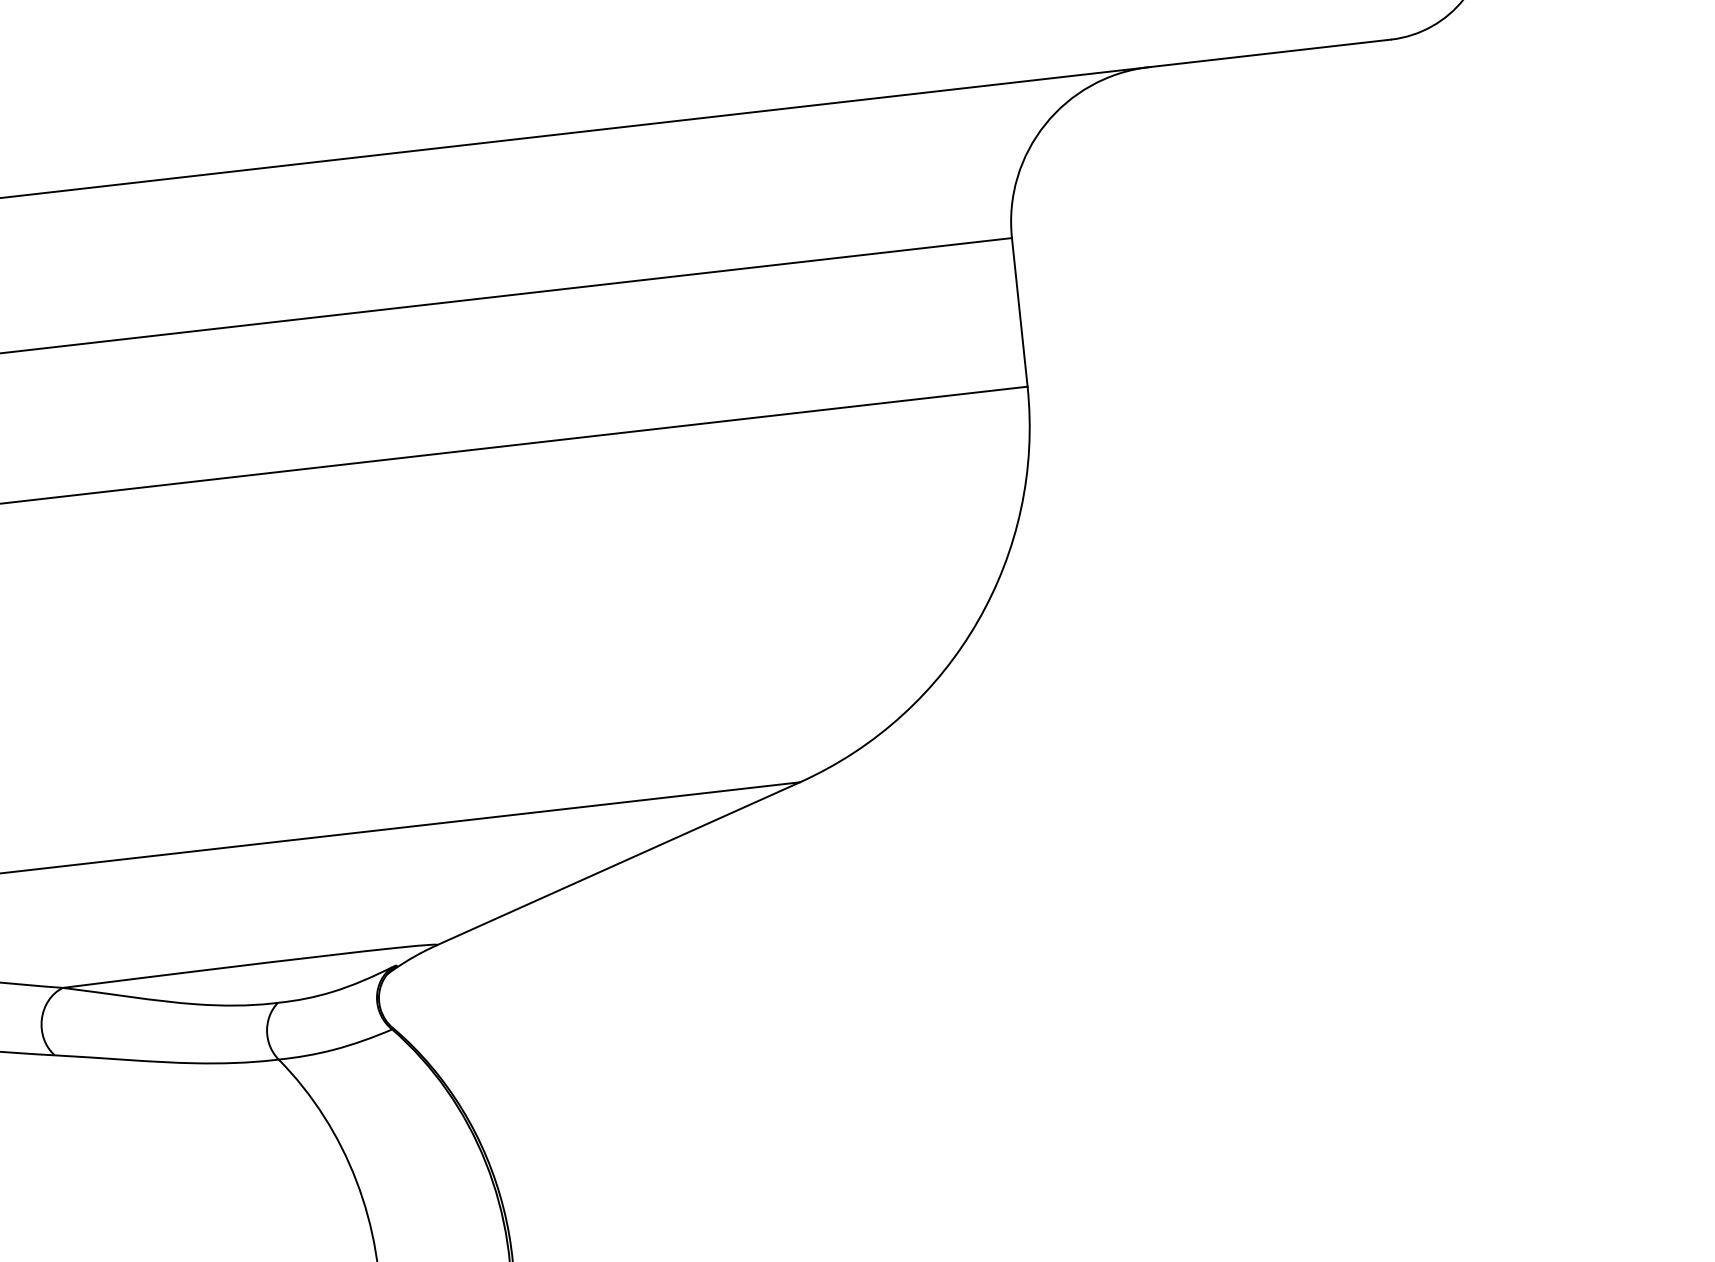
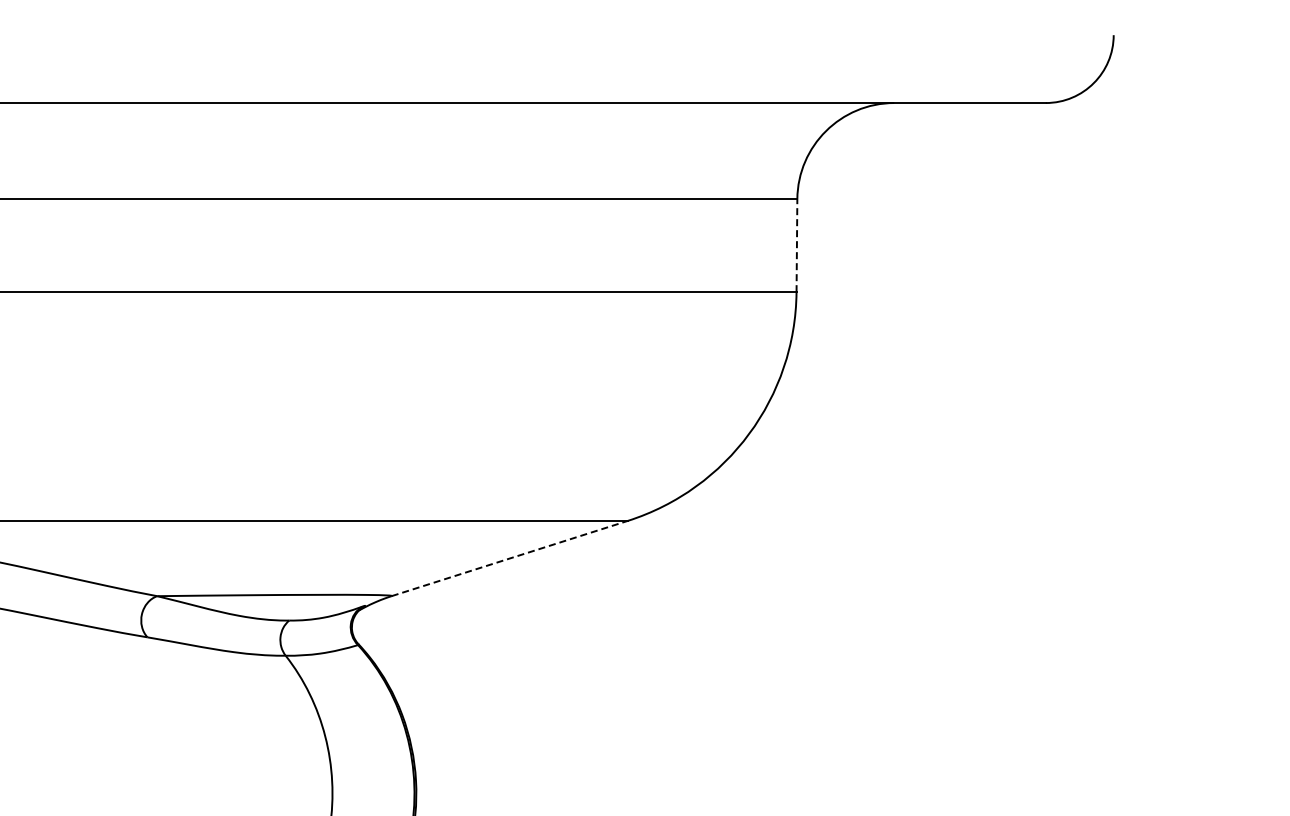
line: (1019, 312) -> (796, 245), solid -> dashed
line: (618, 863) -> (509, 558), solid -> dashed

